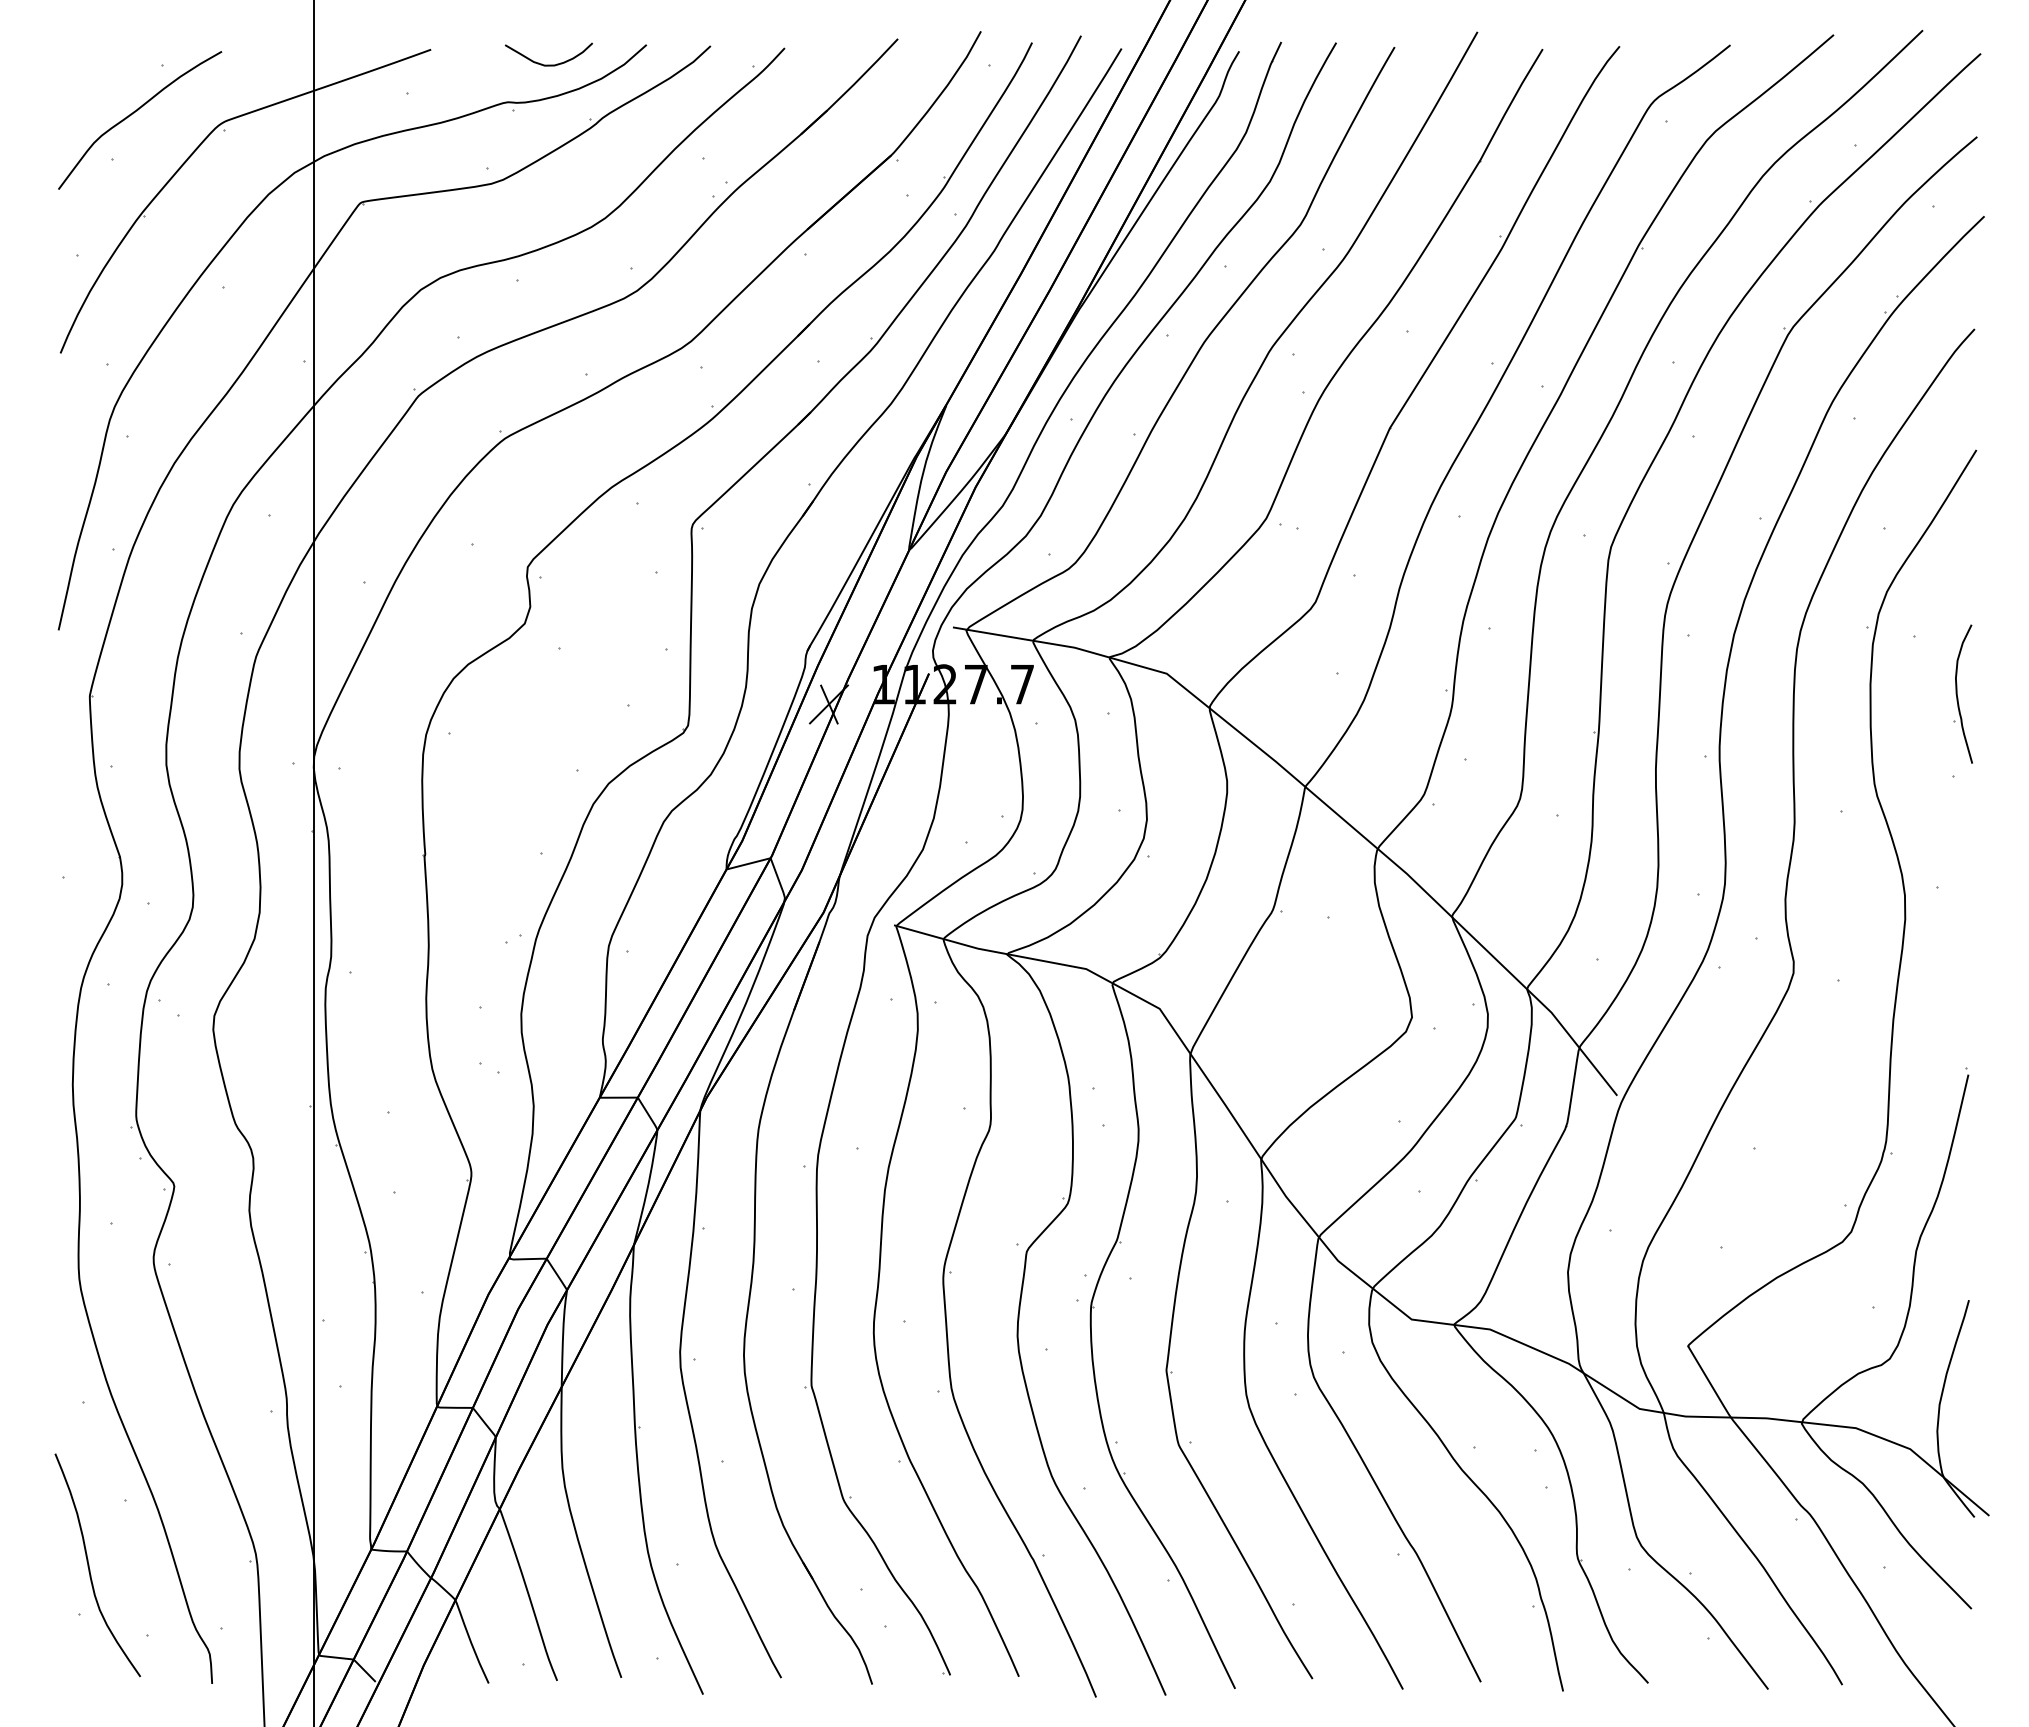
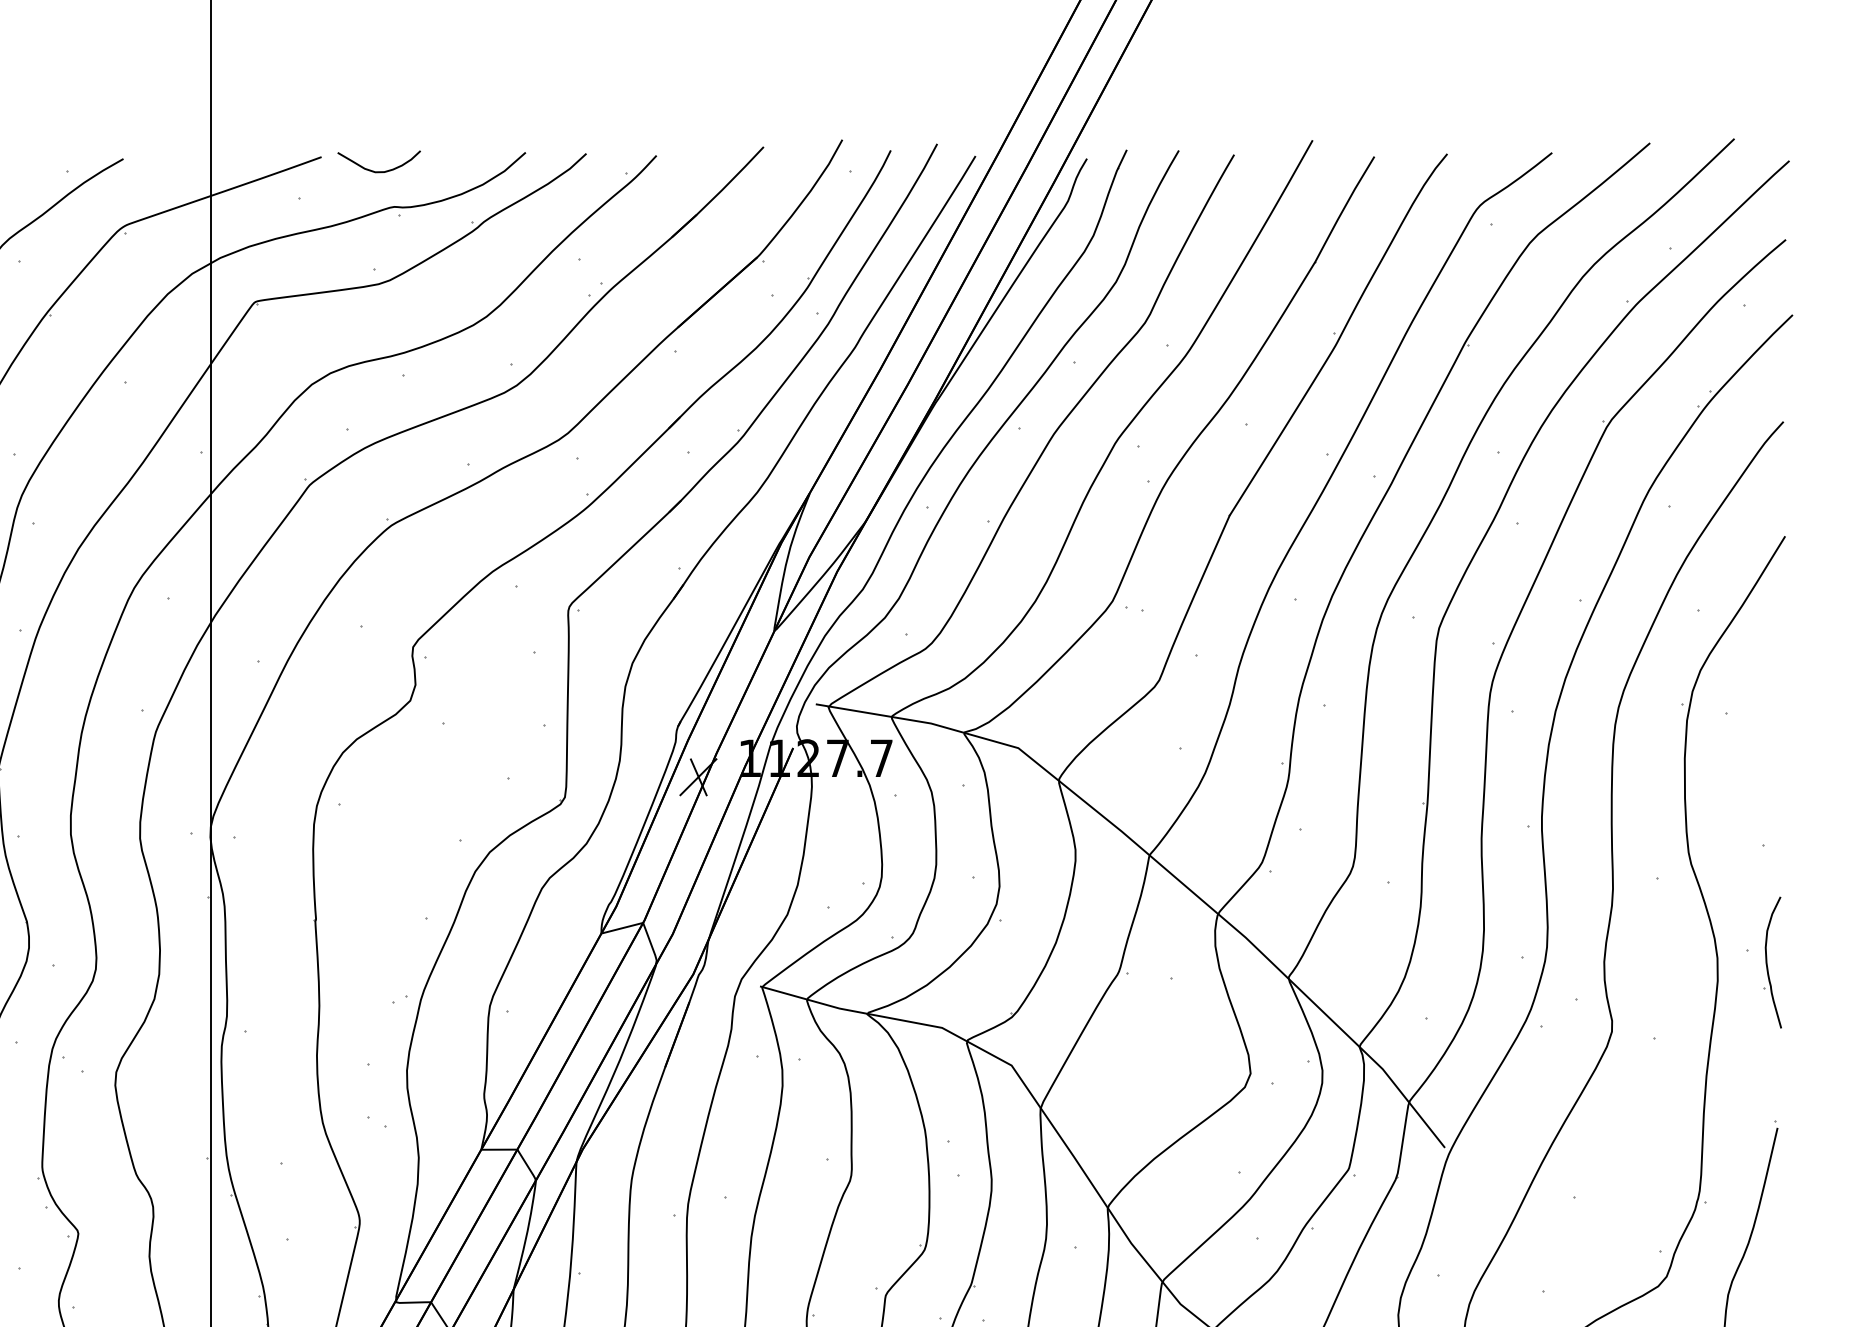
curve: (548, 64) -> (378, 171), moved
part: (1962, 693) -> (1771, 961), moved

